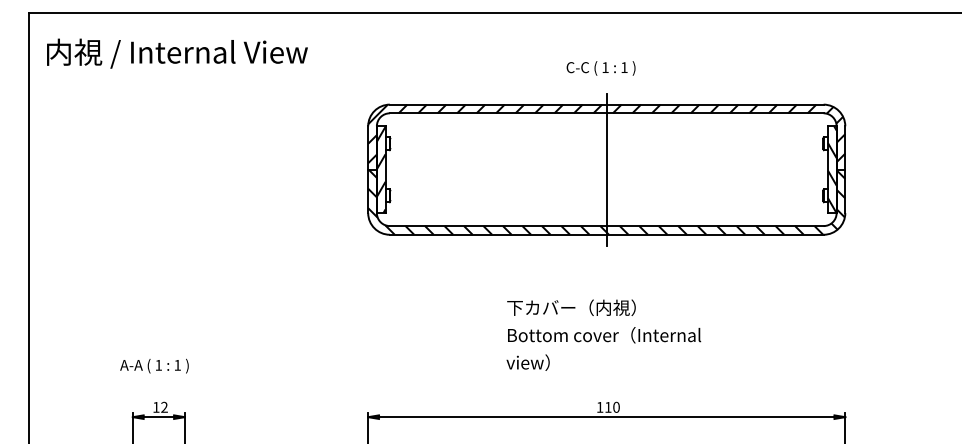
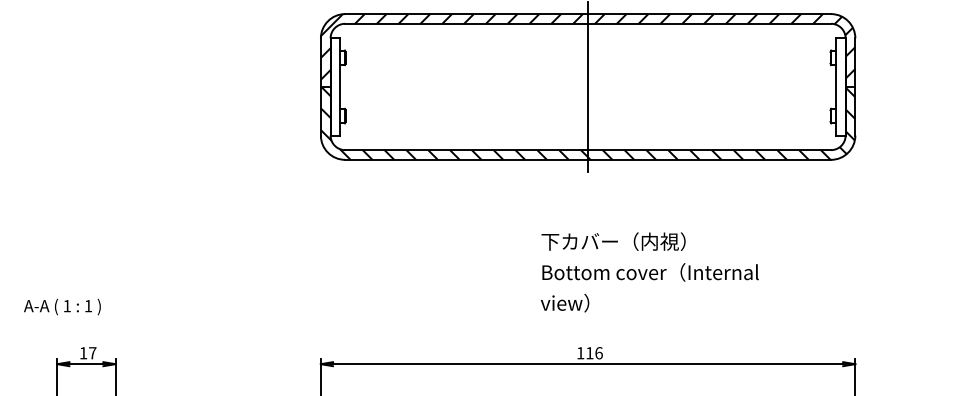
hatch: (380, 169) -> (334, 86), removed
hatch: (831, 169) -> (839, 86), removed
text: (603, 334) -> (649, 271), moved
text: (154, 365) -> (62, 306), moved
text: (164, 406) -> (92, 352), 12 -> 17
text: (616, 406) -> (599, 352), 110 -> 116

